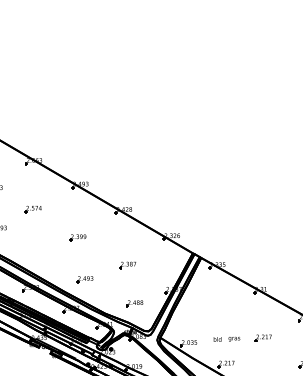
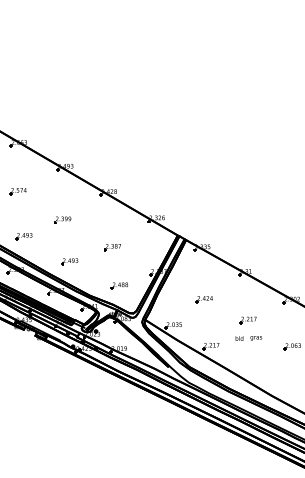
part: (38, 254) -> (23, 236), added
part: (218, 317) -> (203, 299), added
text: (226, 339) -> (248, 338), moved

